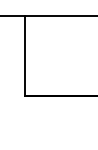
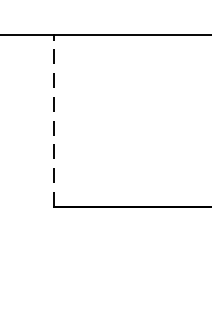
line: (24, 55) -> (53, 119), solid -> dashed

